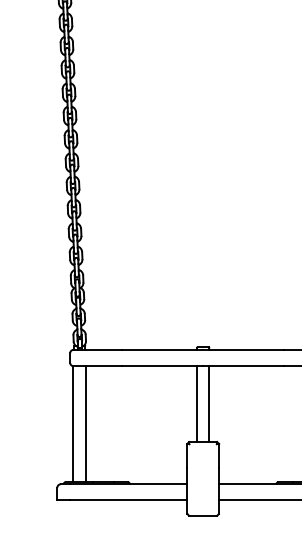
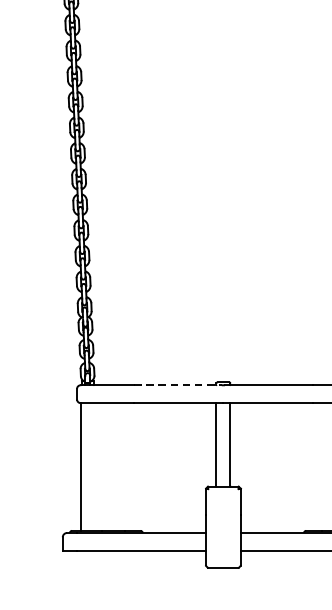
line: (161, 349) -> (177, 384), solid -> dashed
line: (86, 424) -> (95, 467), removed

